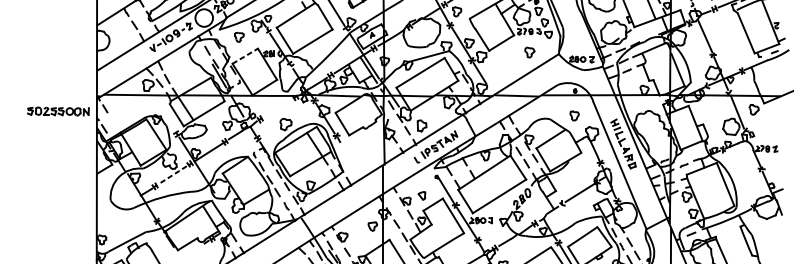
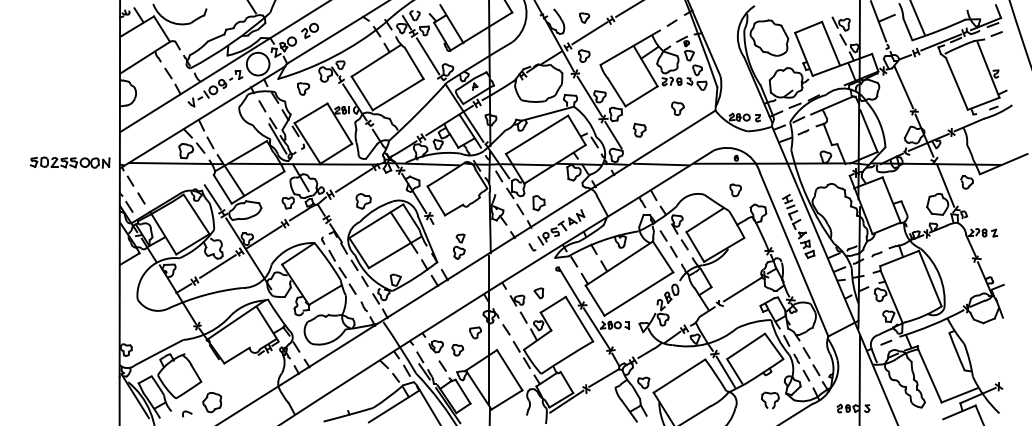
line: (245, 56) -> (311, 113), dashed -> solid
part: (500, 68) -> (639, 129), added
line: (278, 107) -> (354, 179), added
part: (58, 111) -> (70, 162), moved
line: (168, 121) -> (212, 197), added
line: (113, 122) -> (141, 198), added
part: (360, 159) -> (459, 246), added
line: (172, 175) -> (217, 266), dashed -> solid
part: (358, 240) -> (457, 350), added

